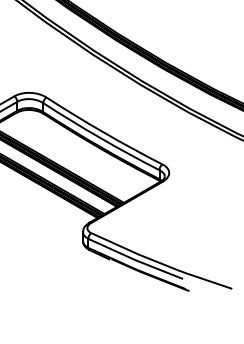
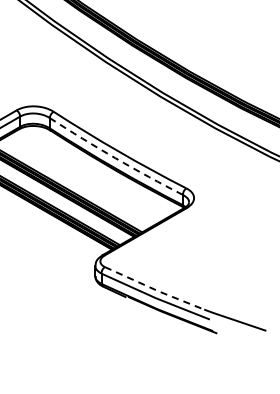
arc: (100, 138) -> (115, 158), solid -> dashed
line: (134, 252) -> (154, 289), solid -> dashed

